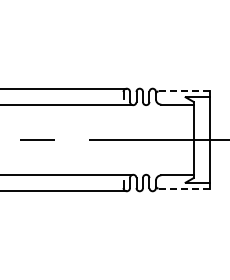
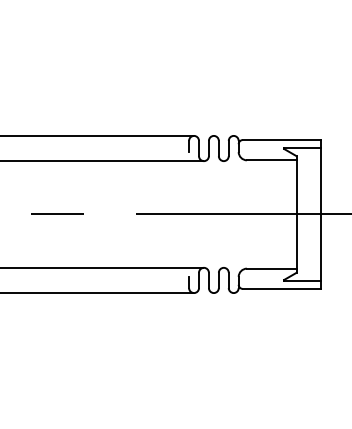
line: (184, 91) -> (282, 140), dashed -> solid
line: (184, 188) -> (282, 288), dashed -> solid

